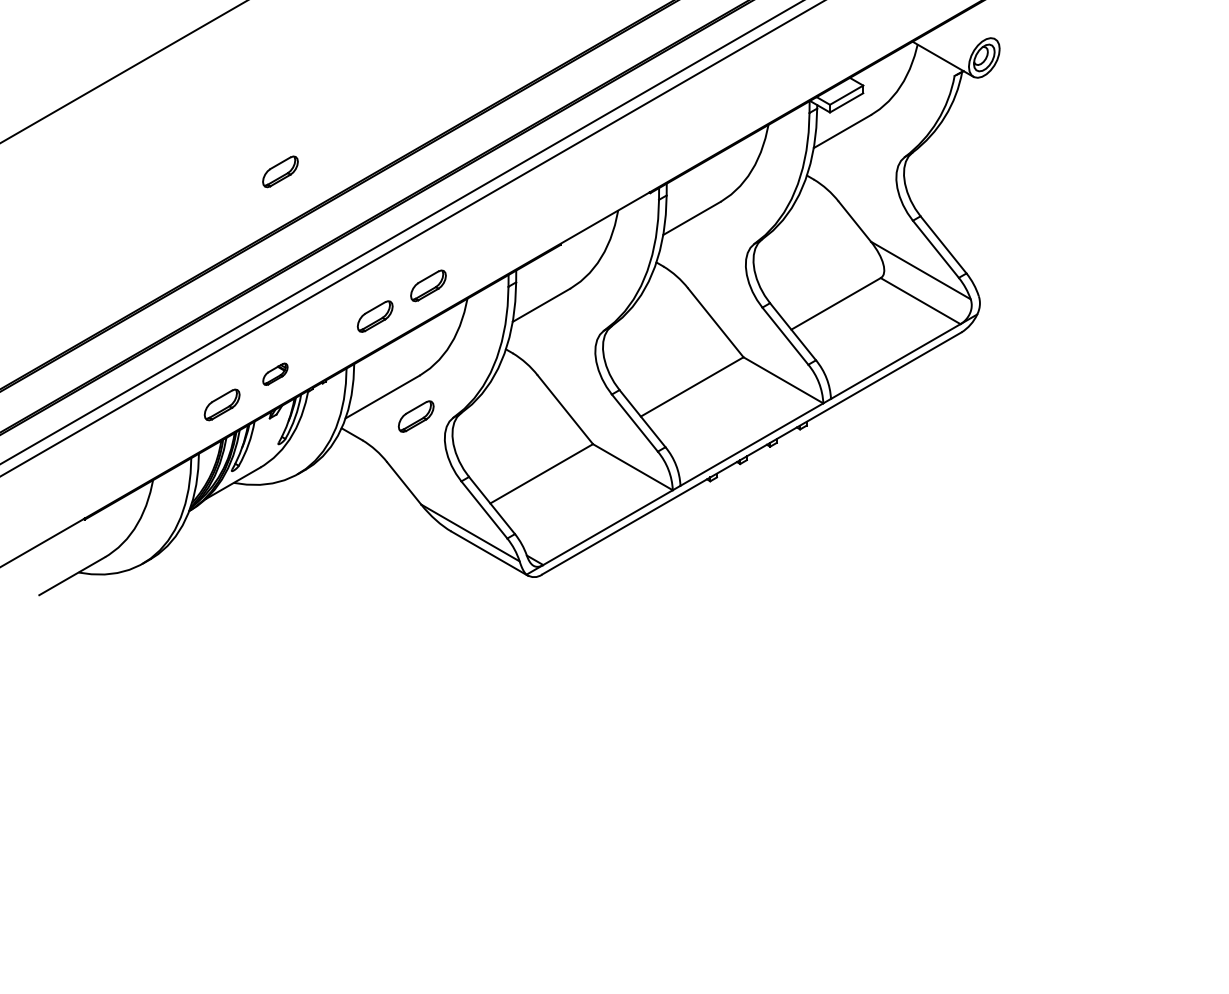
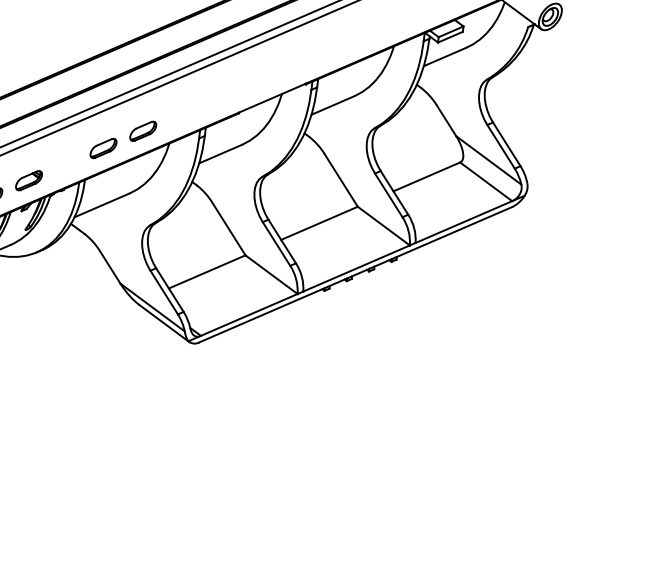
part: (280, 171) -> (49, 39), removed
part: (275, 374) -> (29, 180), size x1.43
part: (415, 416) -> (123, 221), removed

